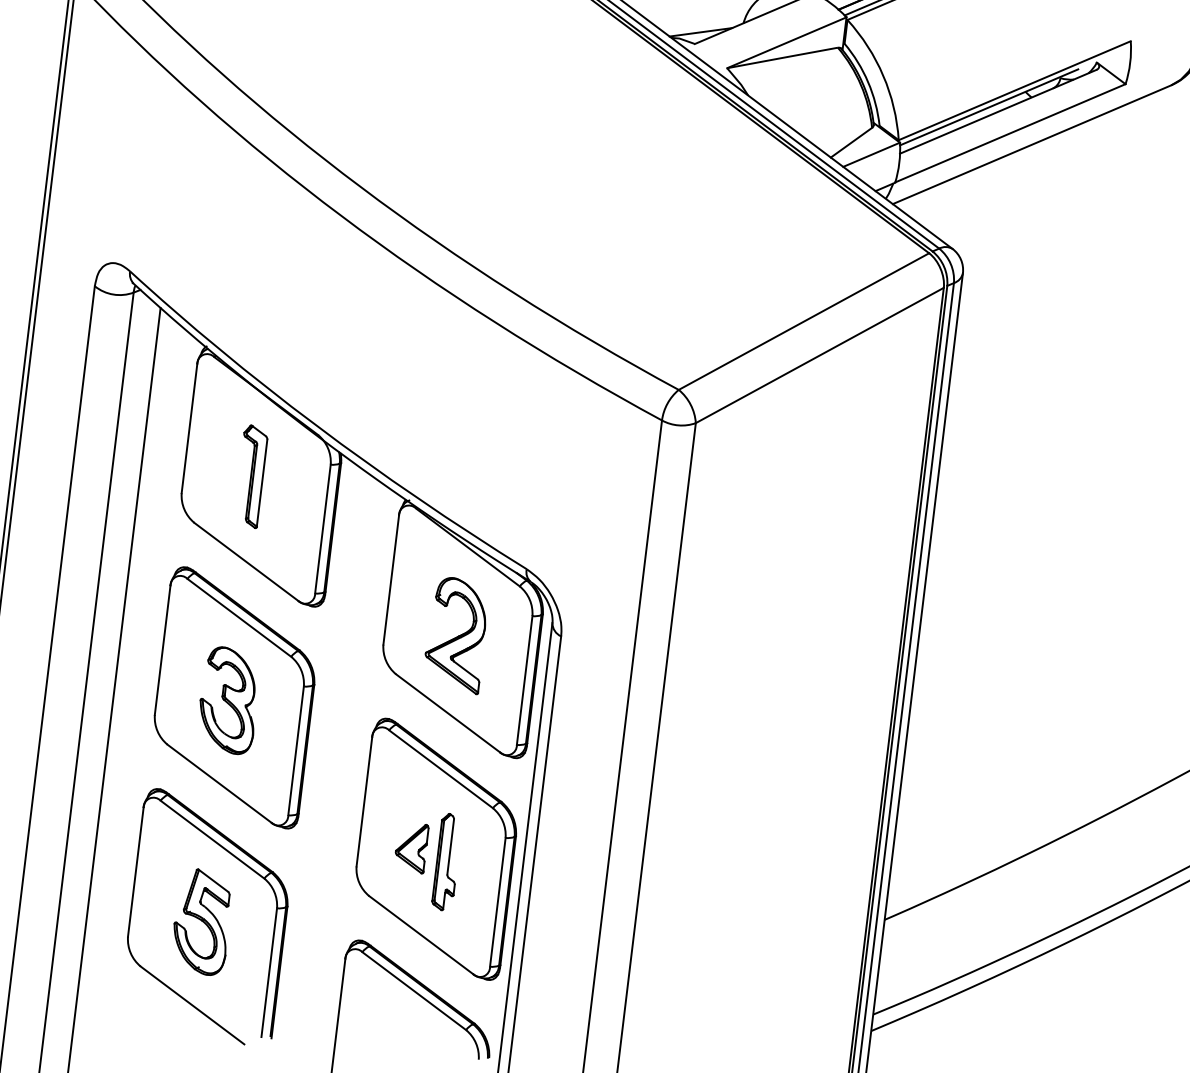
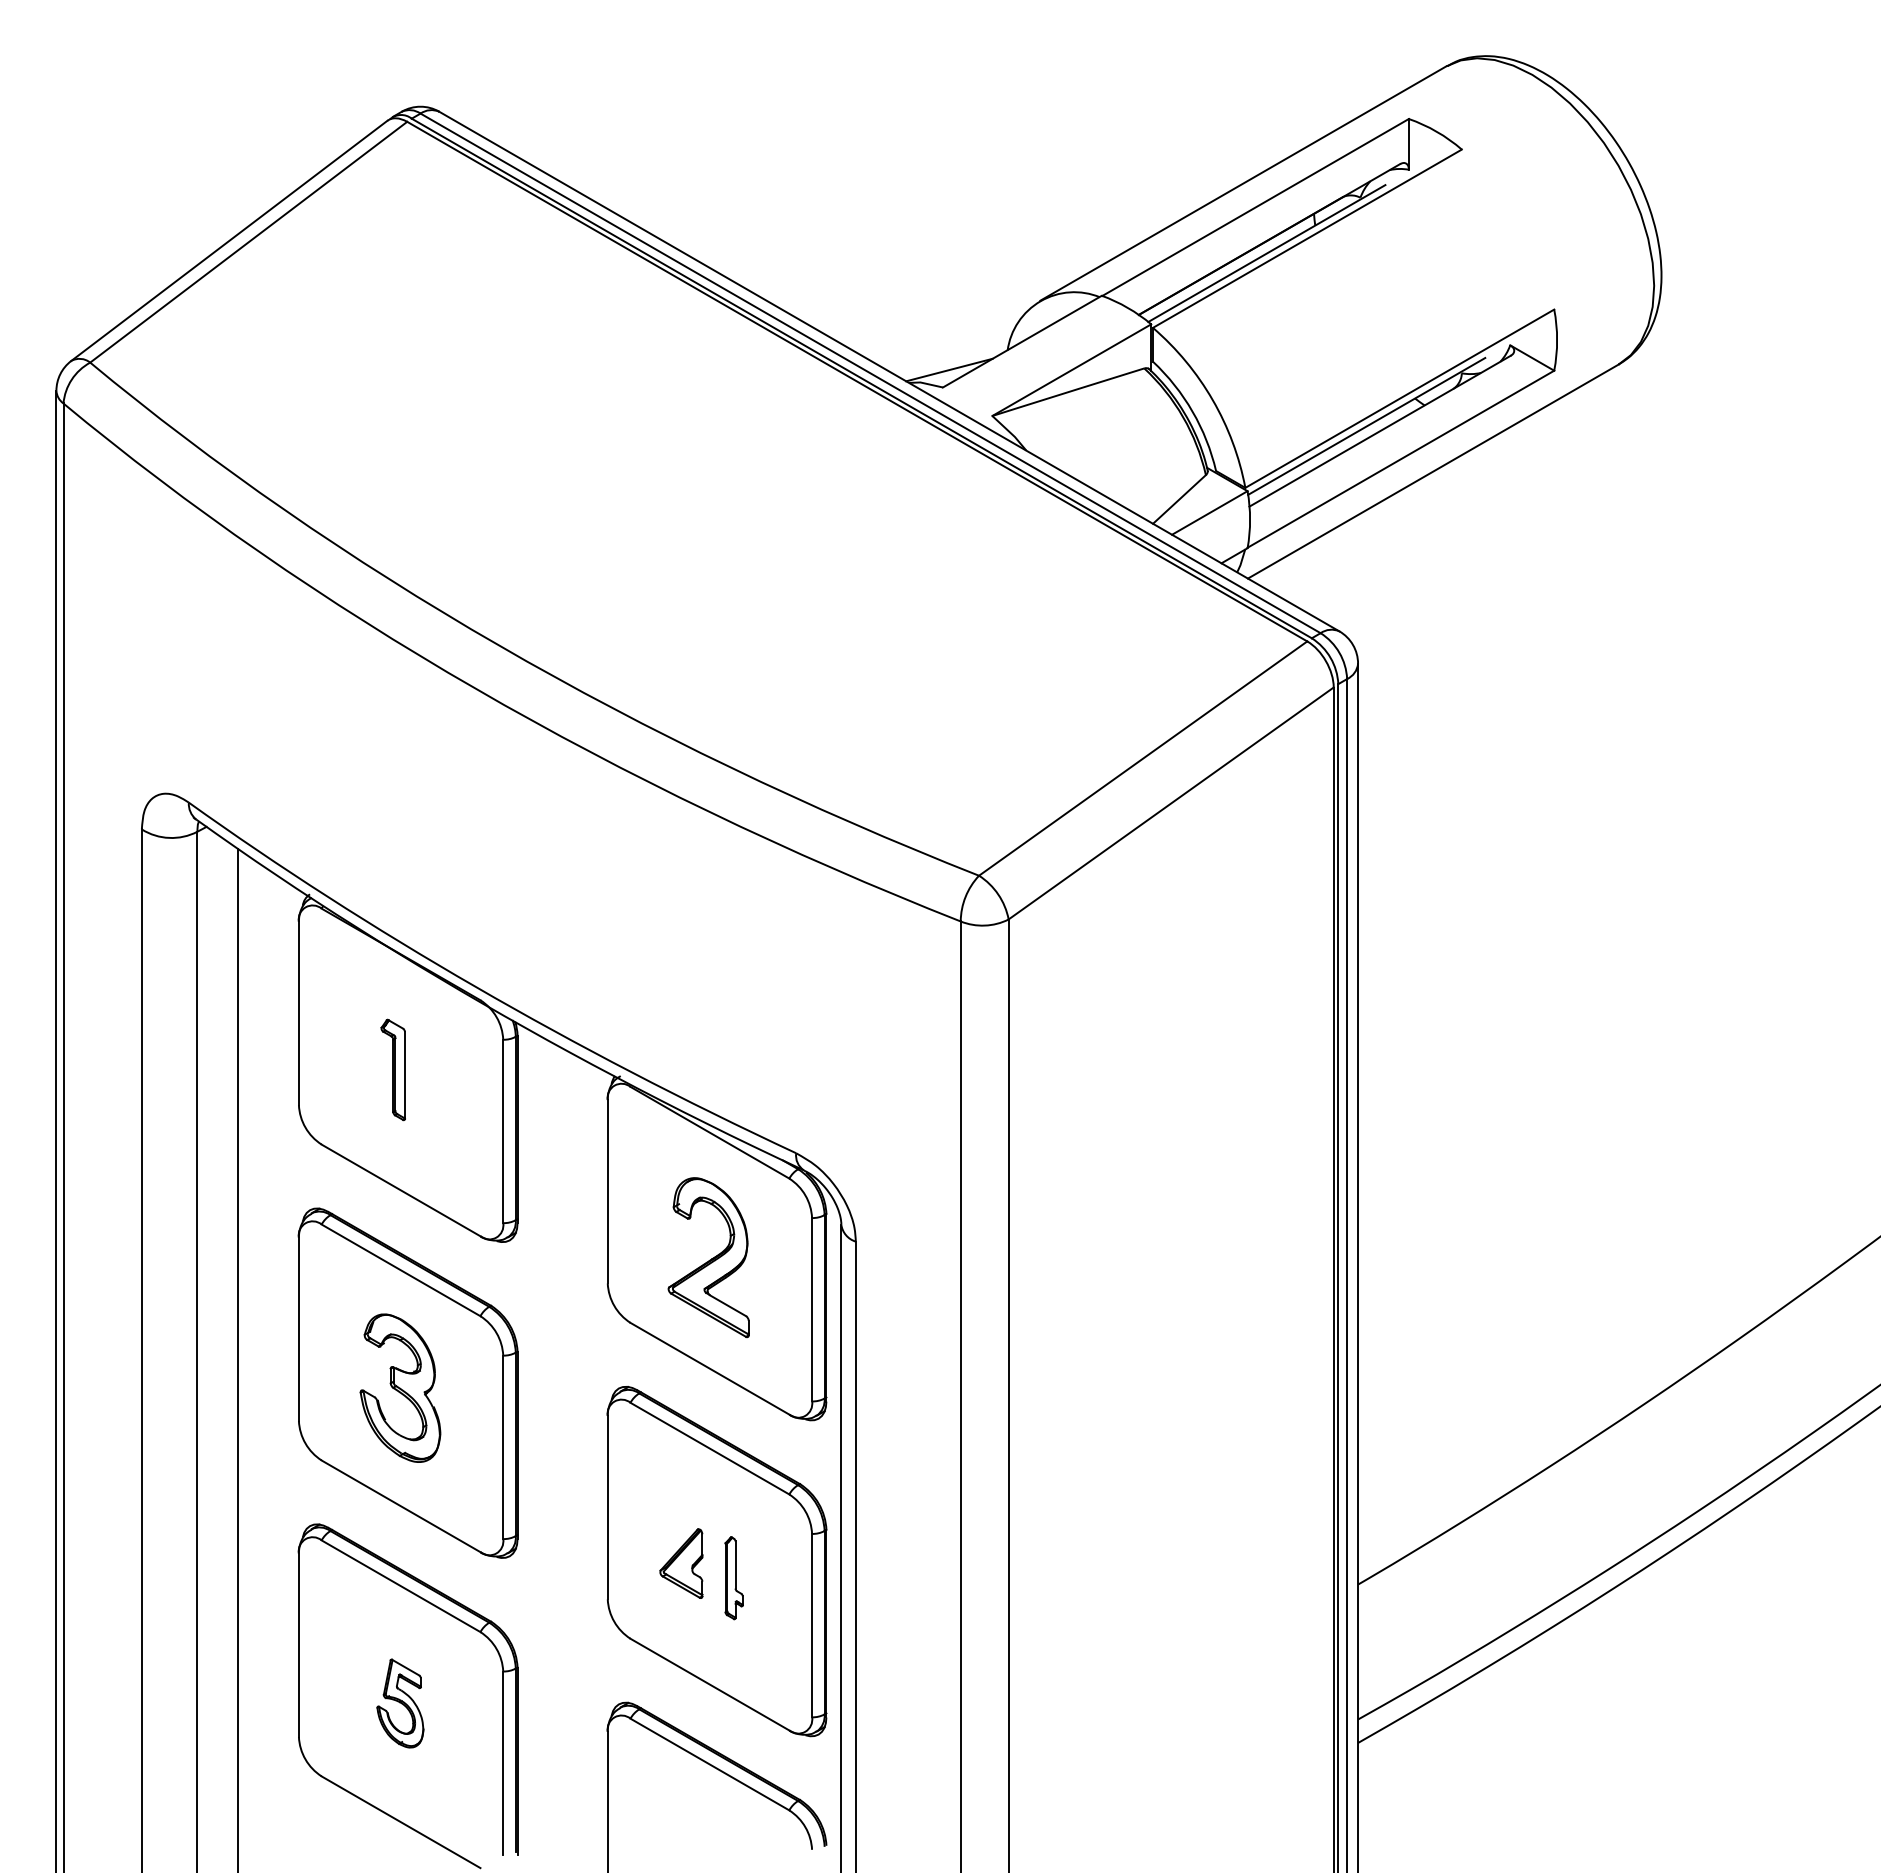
part: (250, 476) -> (392, 1069), size x0.7
part: (446, 862) -> (733, 1578), size x0.6
part: (202, 921) -> (400, 1703), size x0.6

